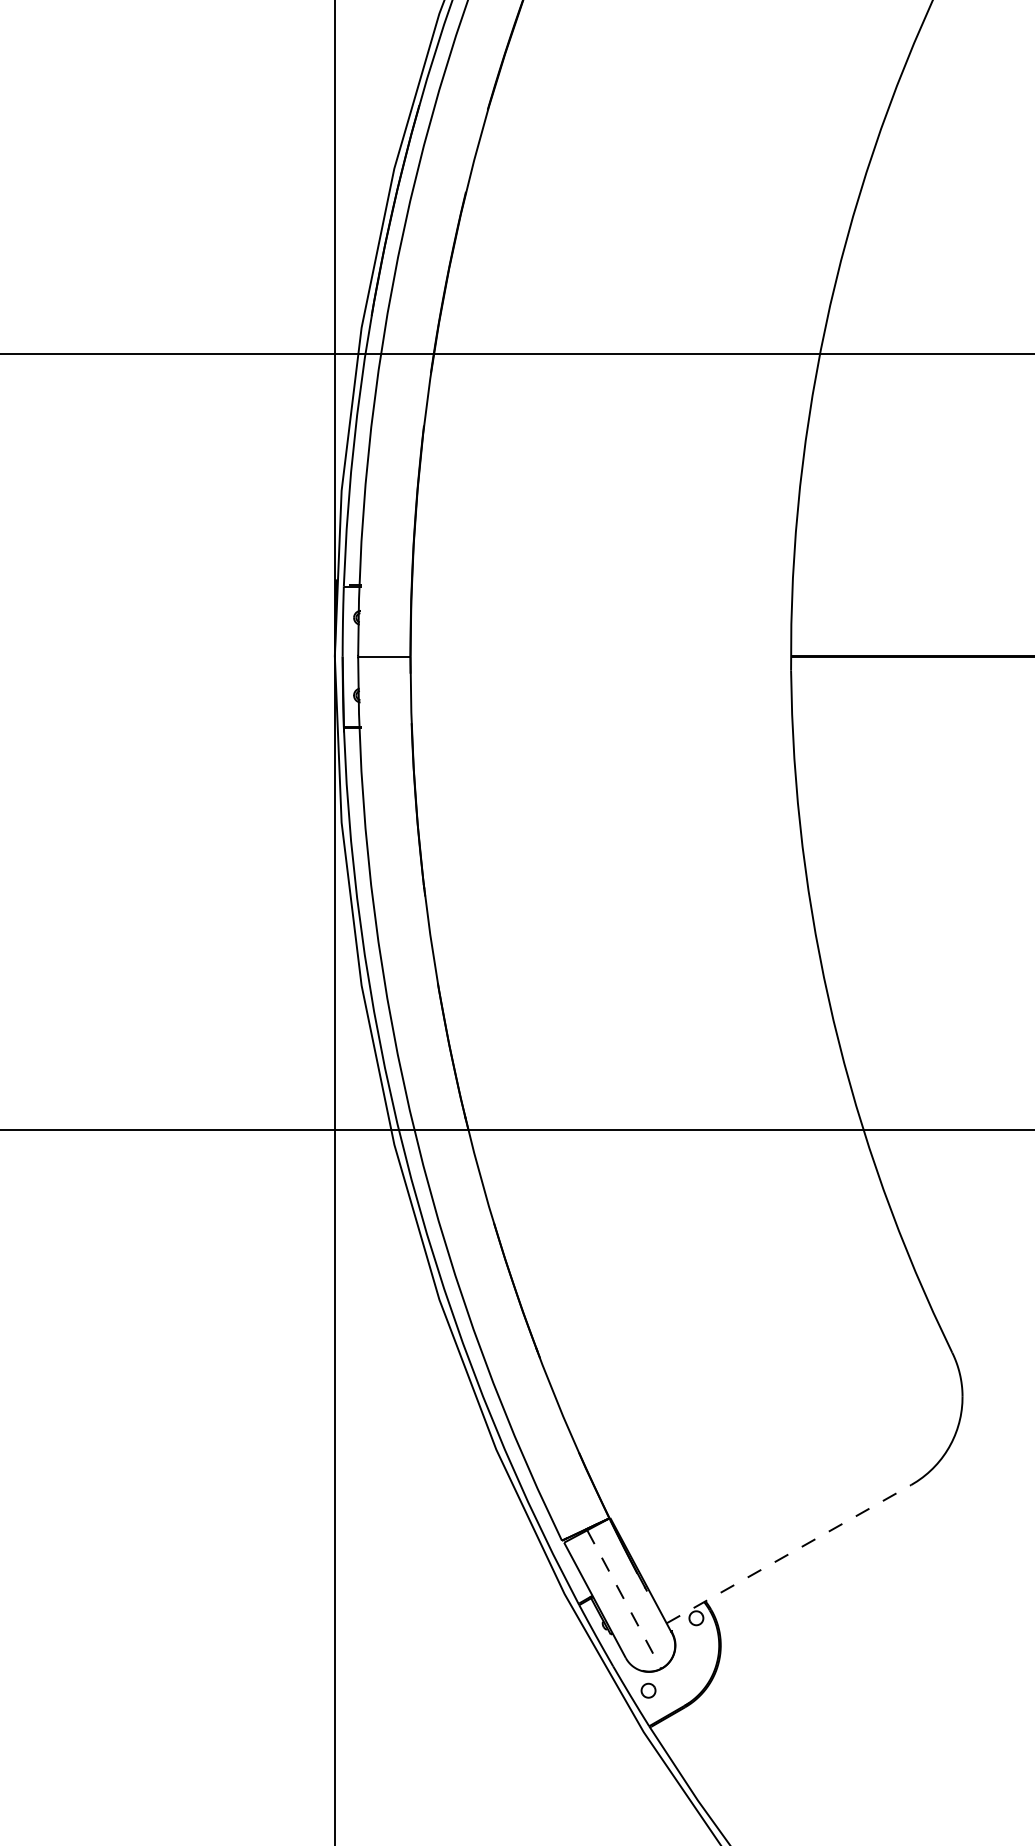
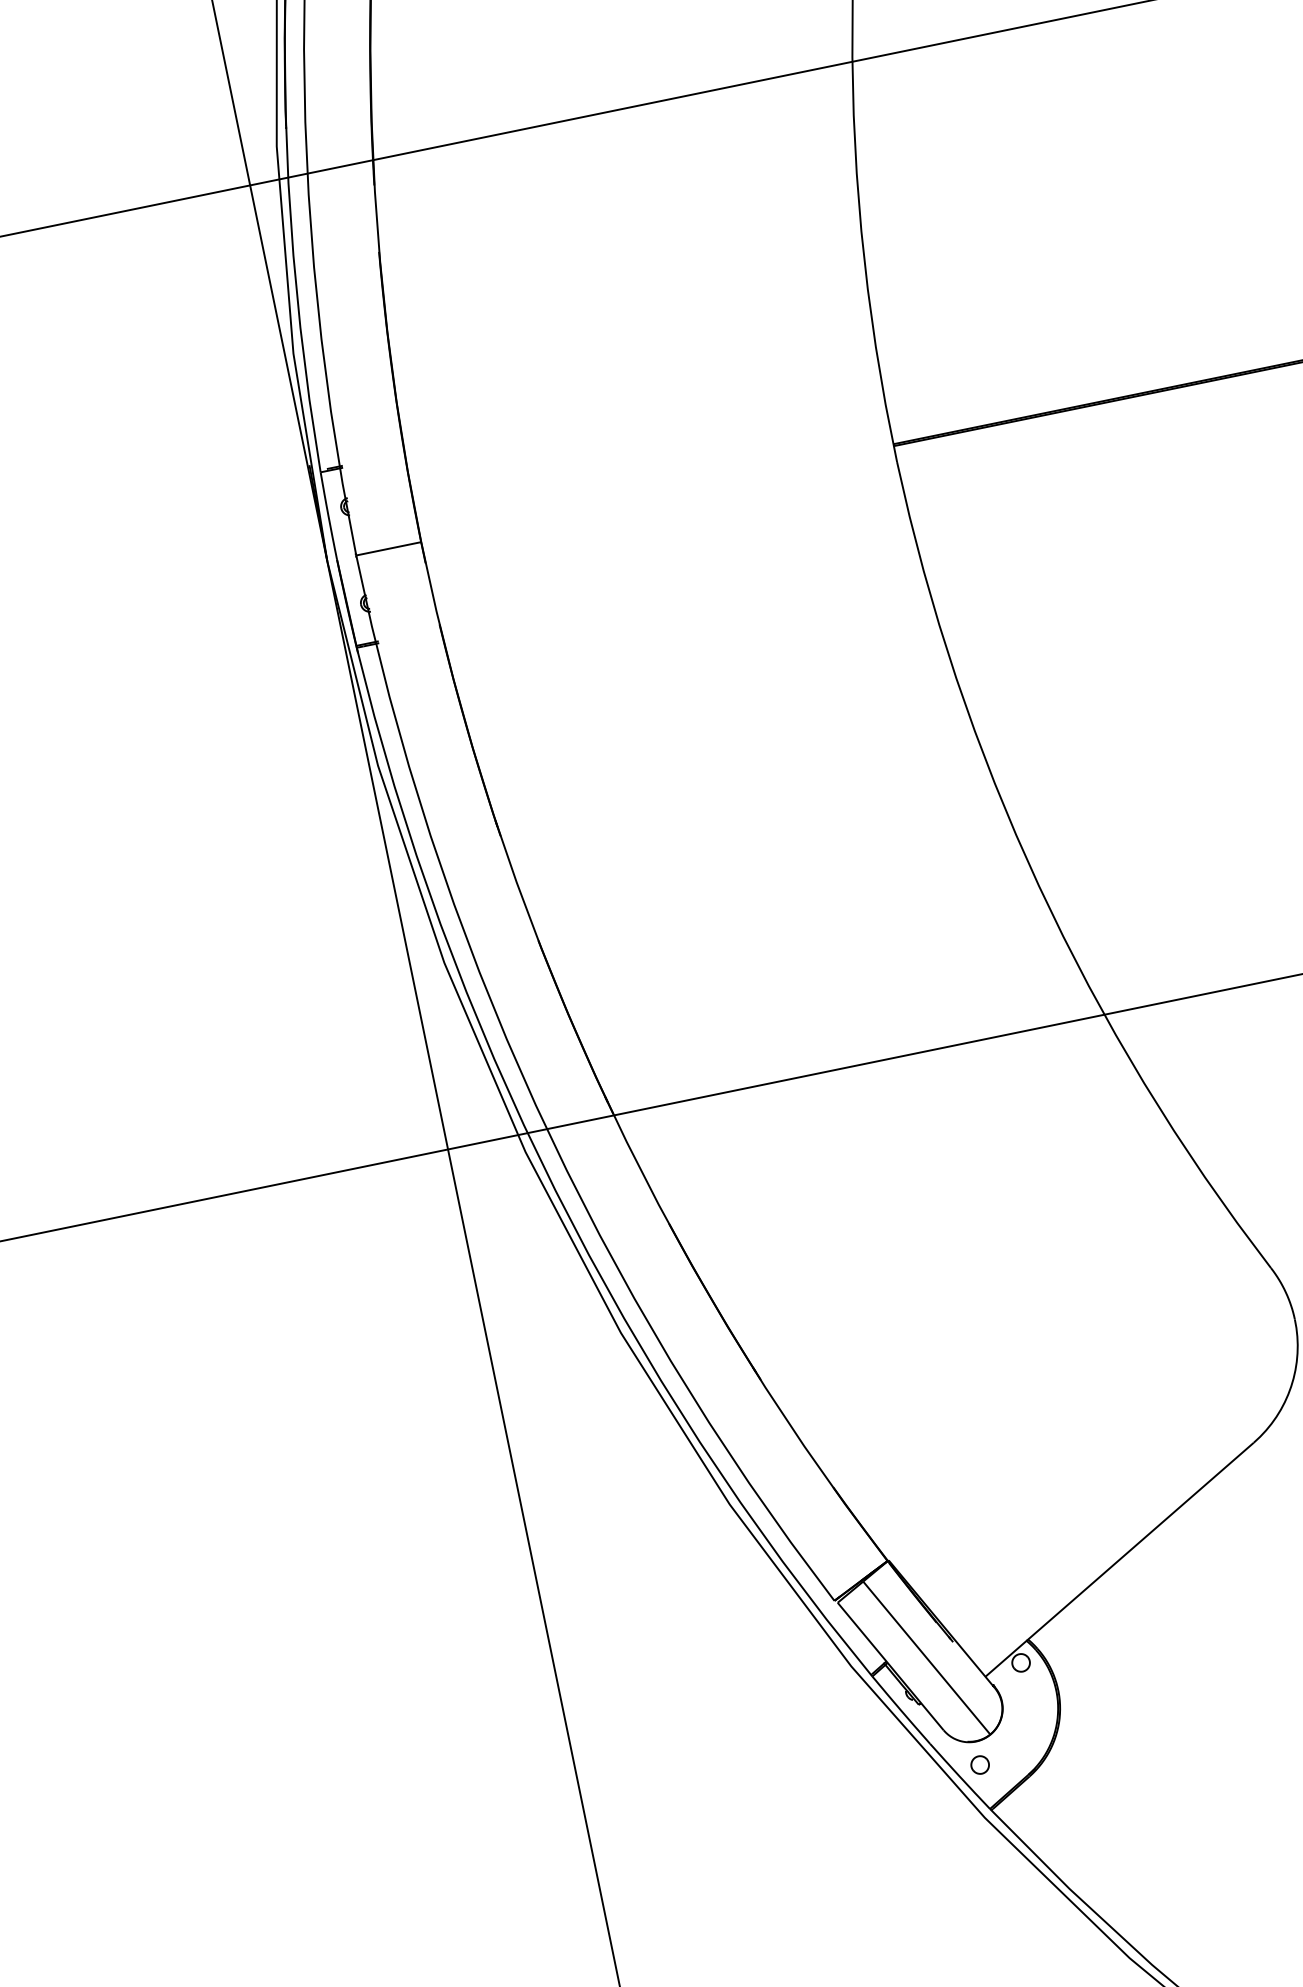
line: (788, 1554) -> (1119, 1560), dashed -> solid
line: (624, 1599) -> (927, 1657), dashed -> solid

